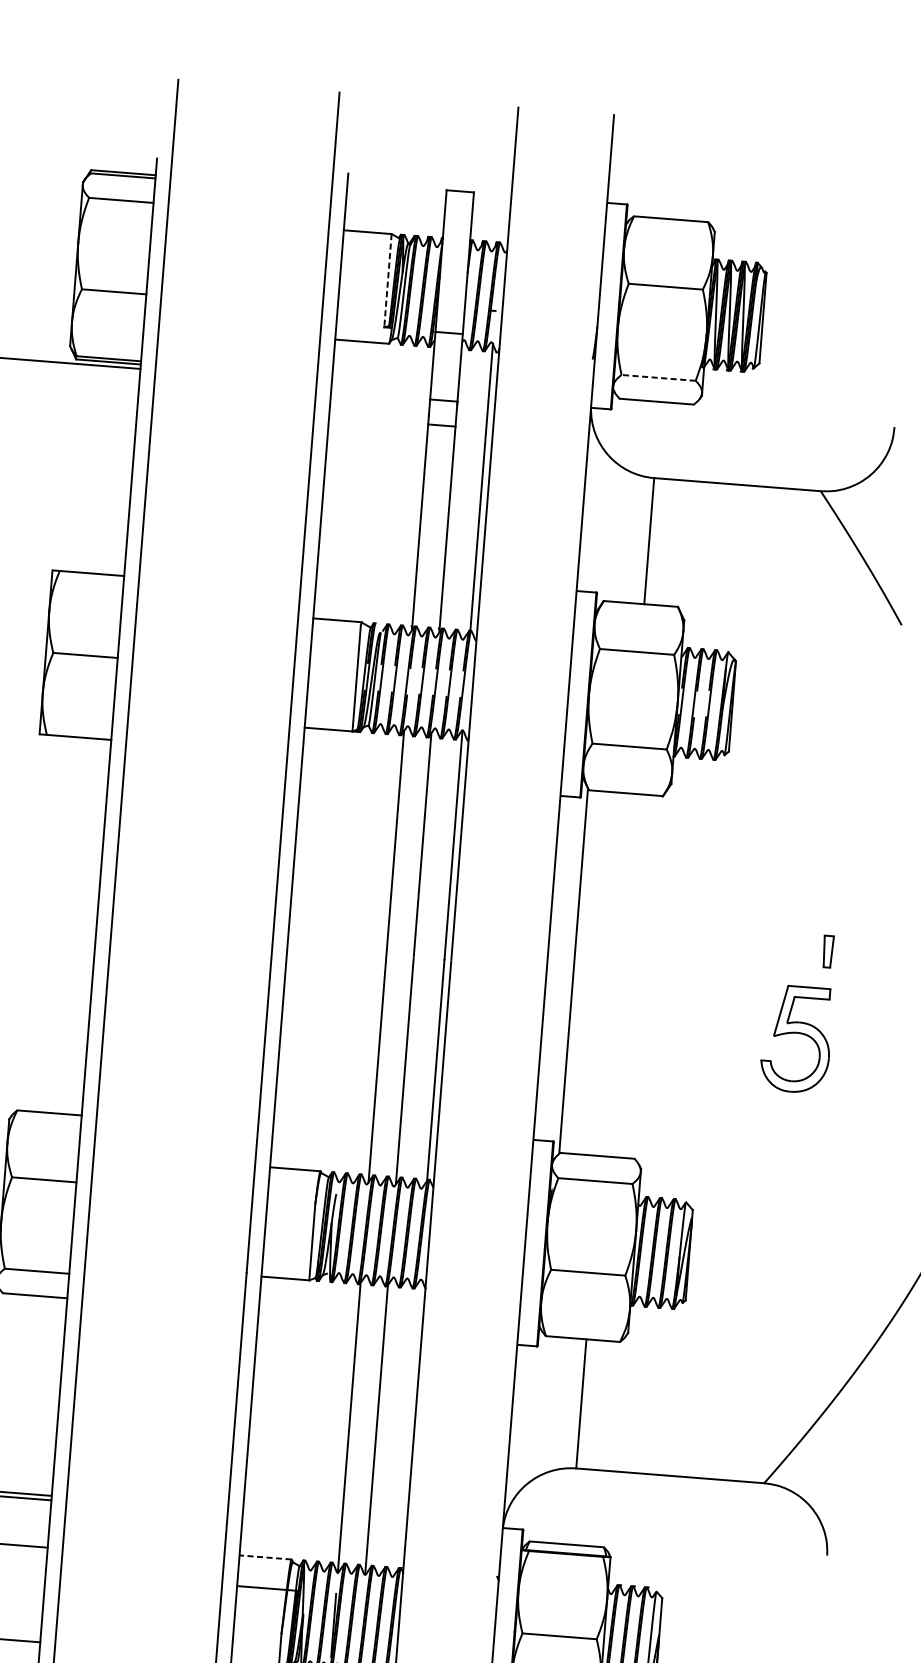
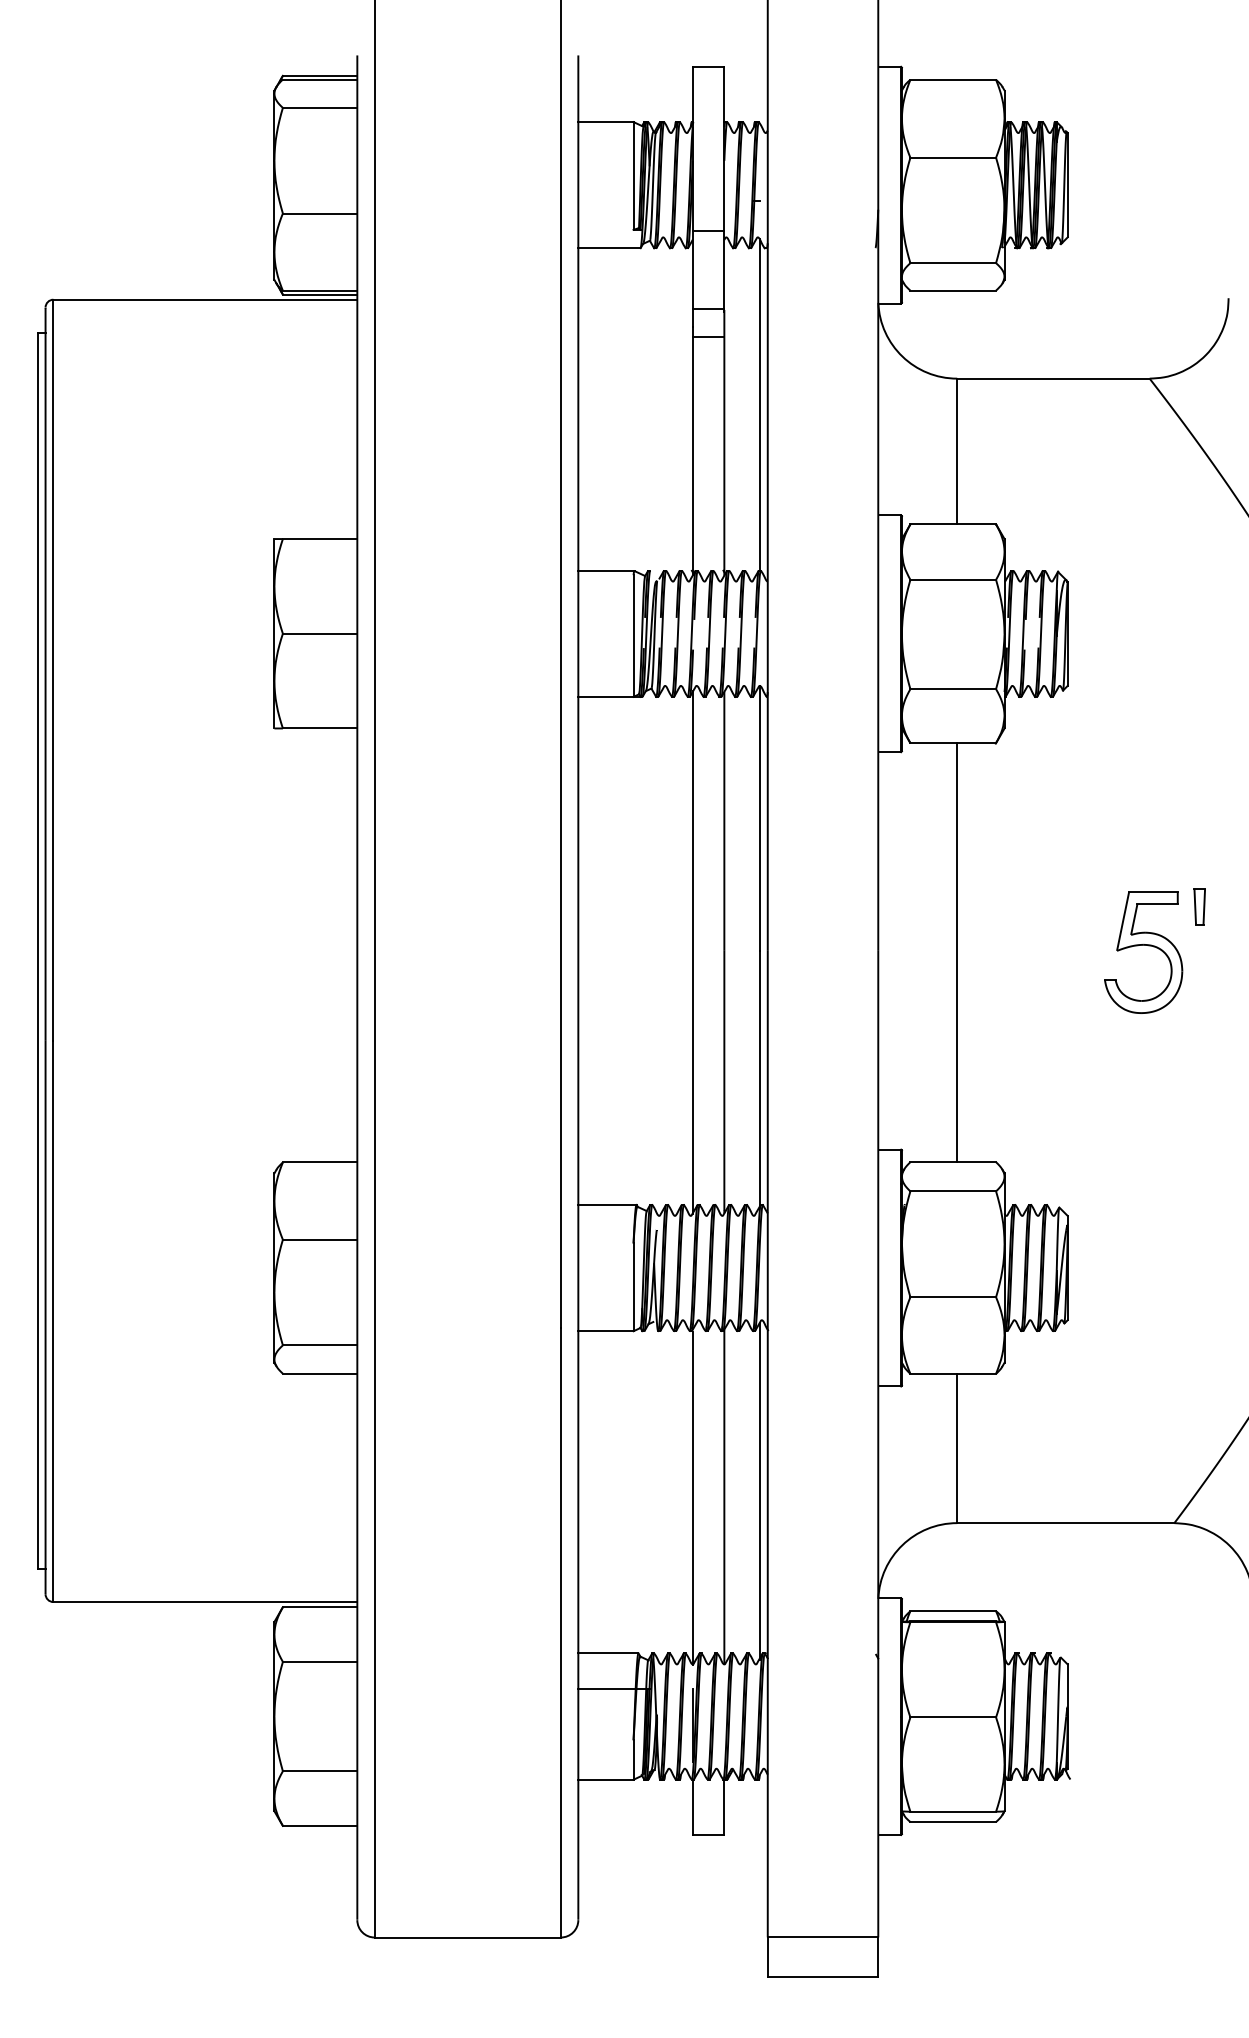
line: (387, 280) -> (633, 175), dashed -> solid
line: (658, 378) -> (953, 263), dashed -> solid
line: (573, 971) -> (957, 952), moved
part: (797, 1033) -> (1143, 945), moved
line: (407, 1427) -> (759, 1491), added
line: (264, 1557) -> (607, 1653), dashed -> solid

